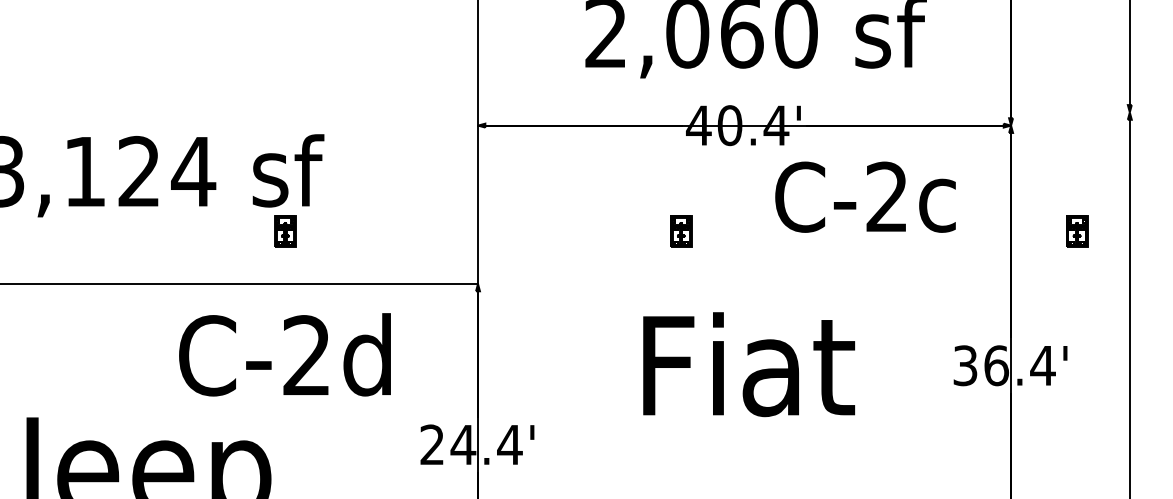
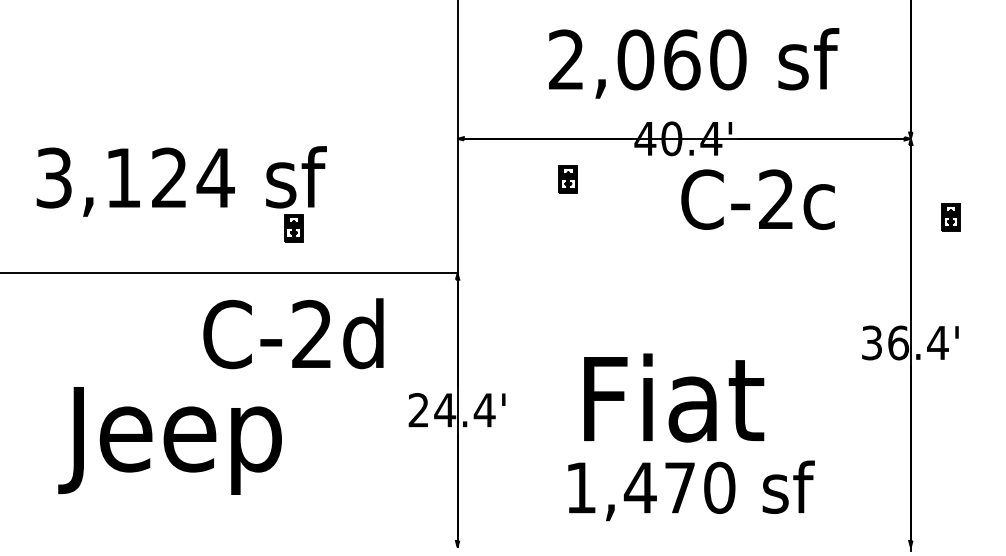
text: (864, 196) -> (757, 199), moved
part: (680, 231) -> (567, 179), moved
part: (1076, 231) -> (950, 217), moved
text: (749, 363) -> (674, 397), moved

